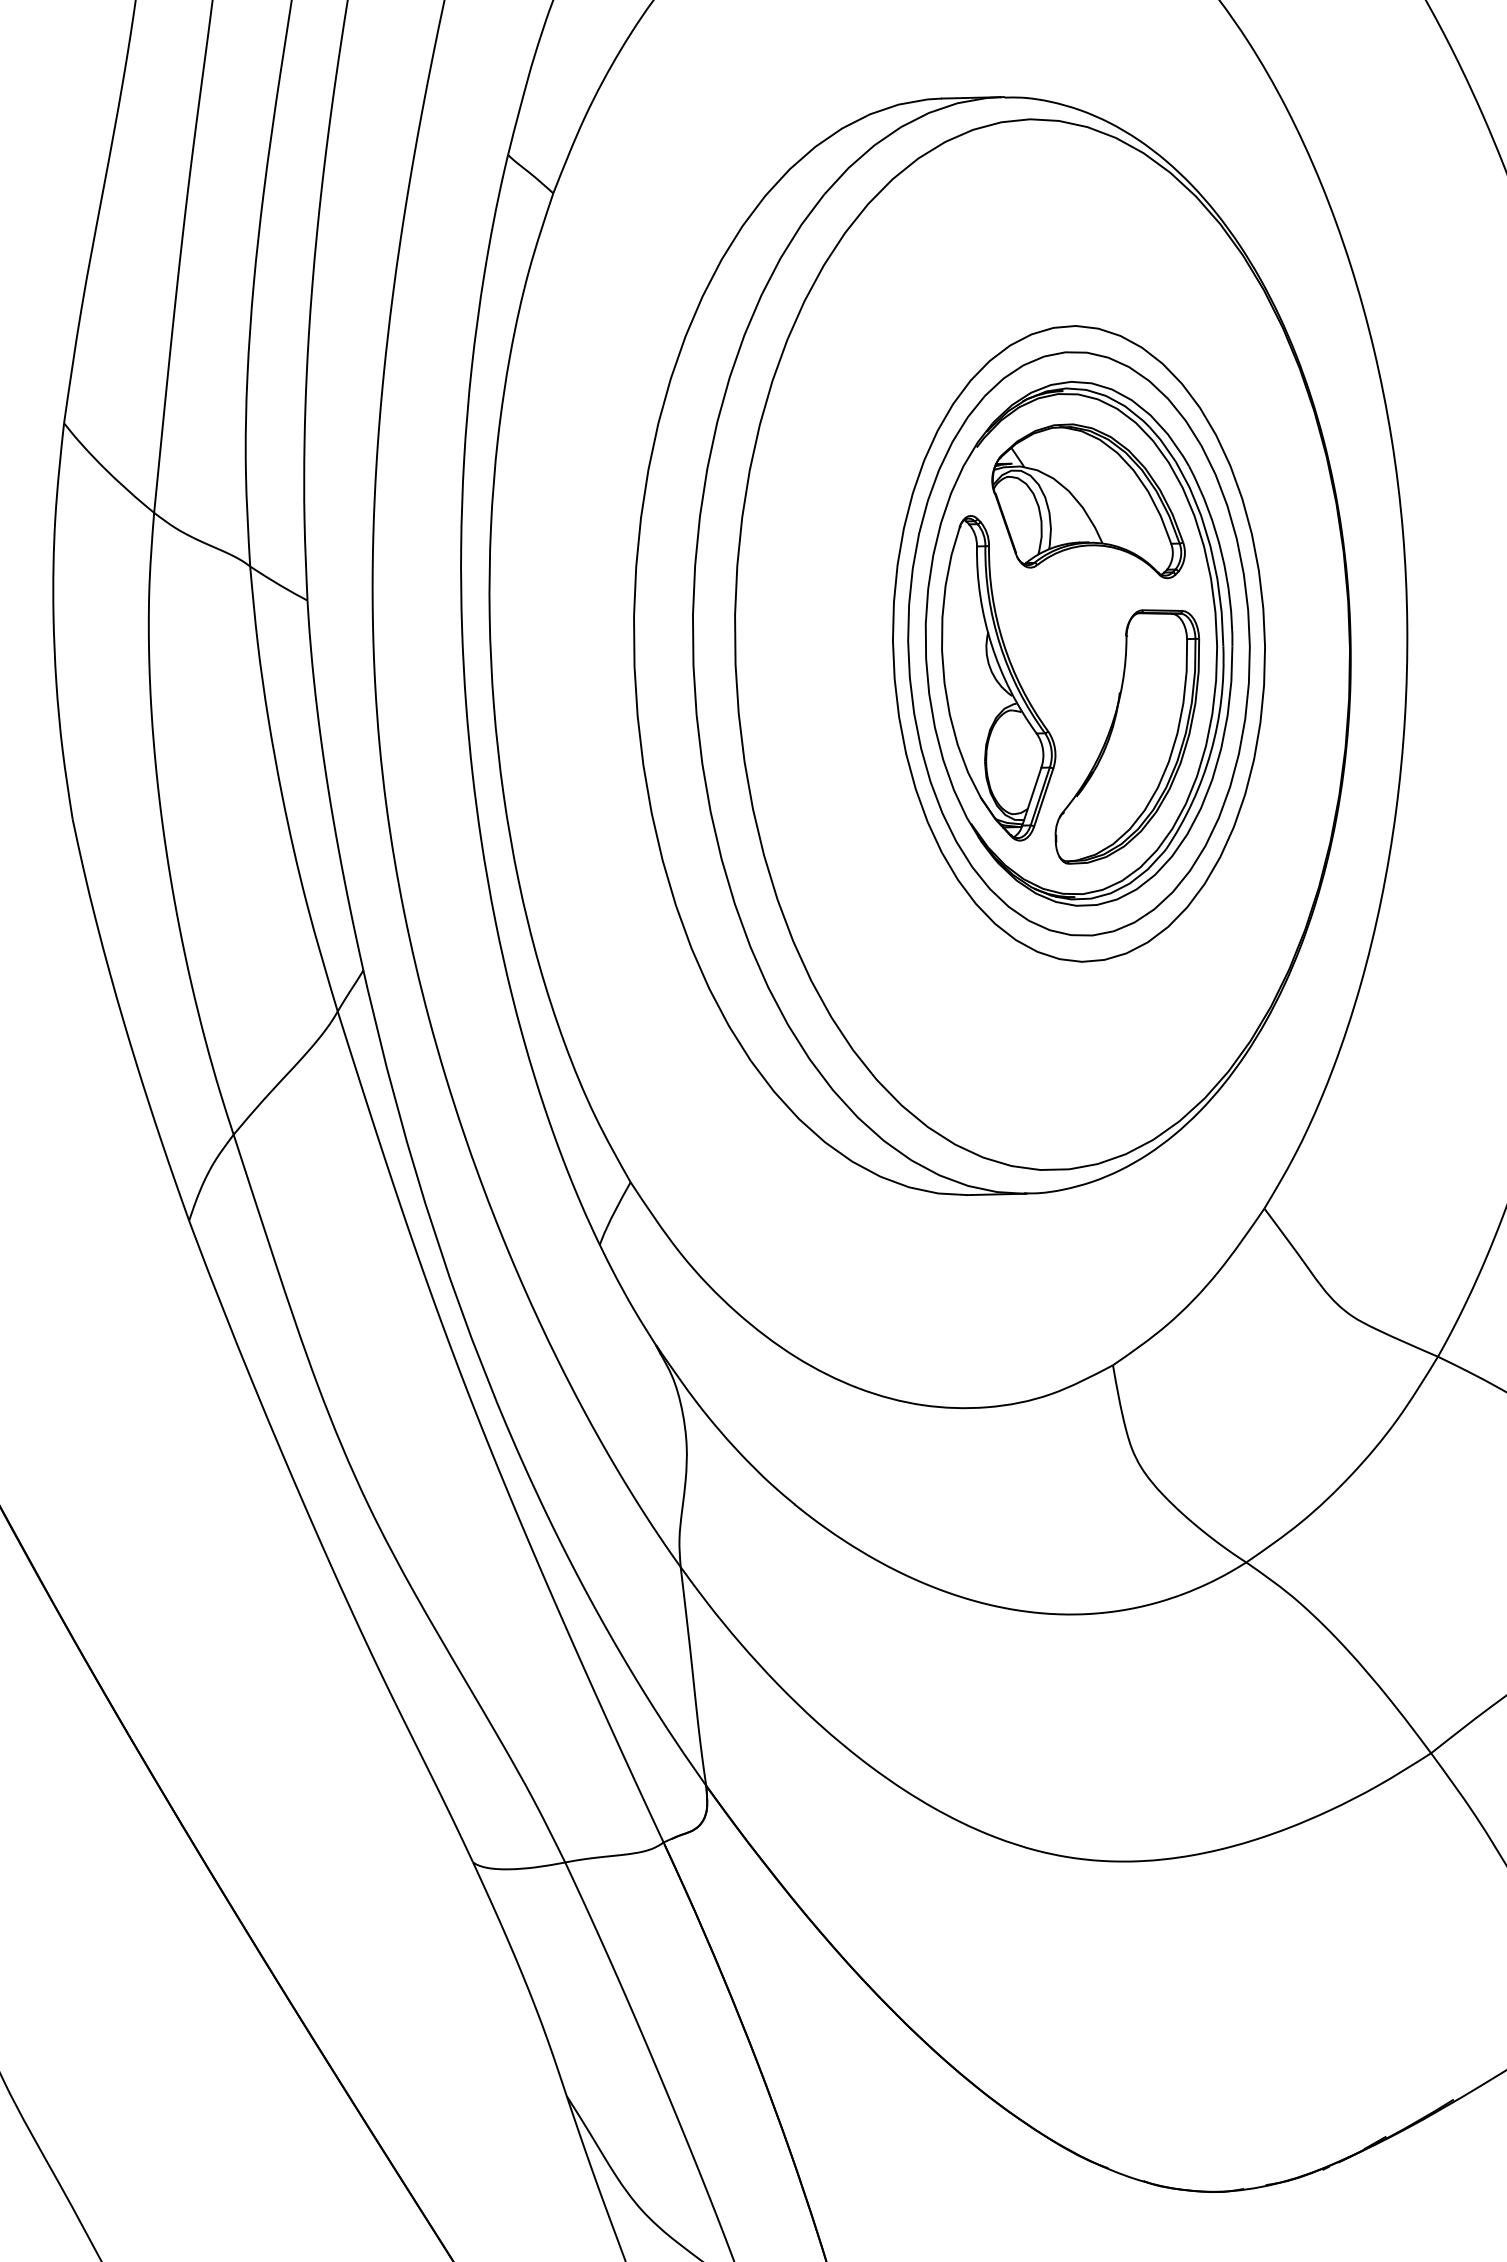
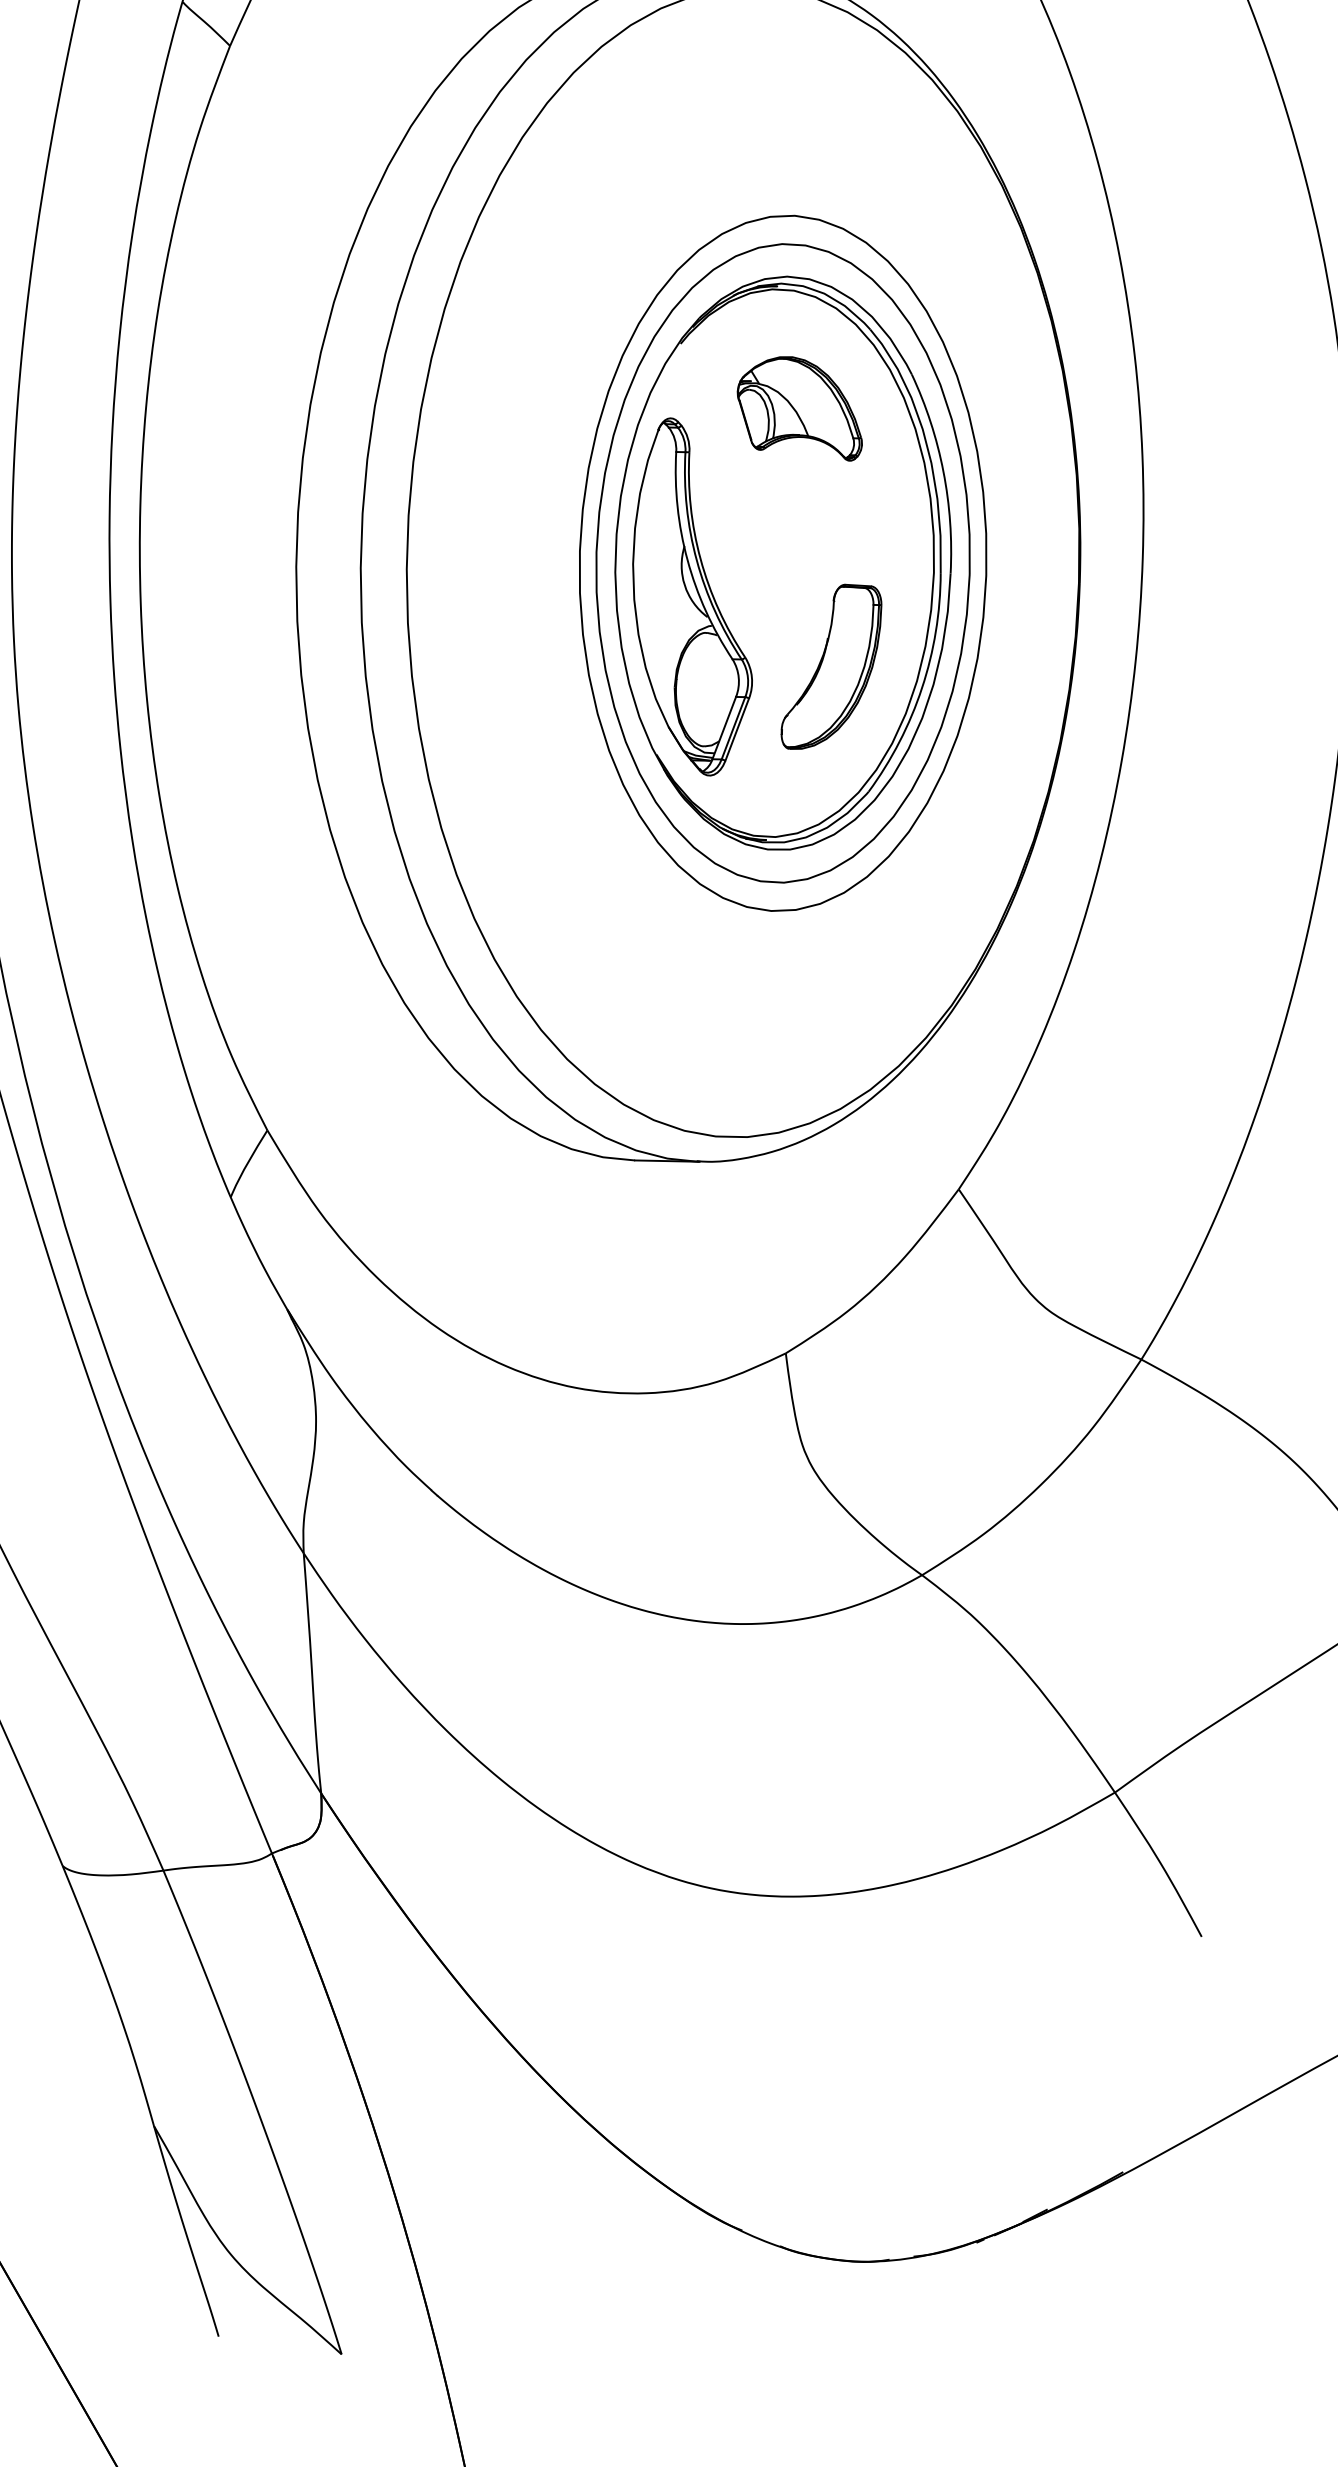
part: (1088, 501) -> (800, 408), size x0.6
part: (1127, 736) -> (831, 666), size x0.6

